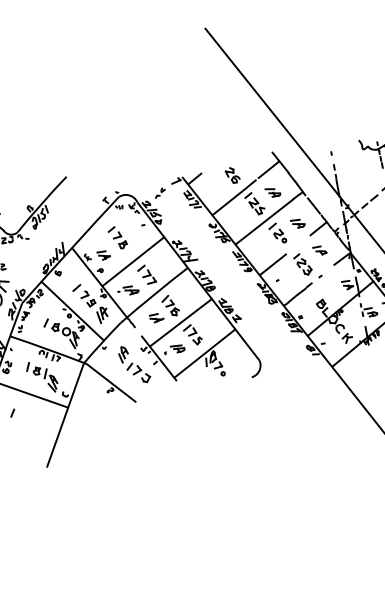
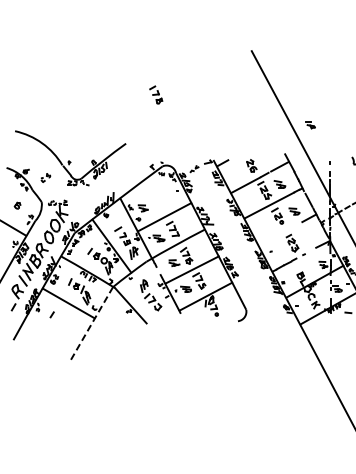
part: (118, 237) -> (156, 94), moved
part: (320, 251) -> (310, 125), moved
line: (272, 265) -> (269, 239), removed
line: (65, 416) -> (91, 324), solid -> dashed

